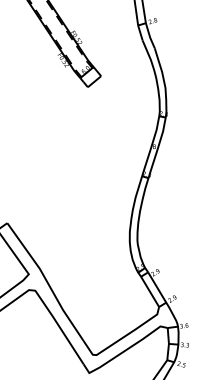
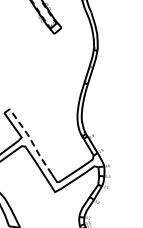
line: (46, 281) -> (31, 141), solid -> dashed

